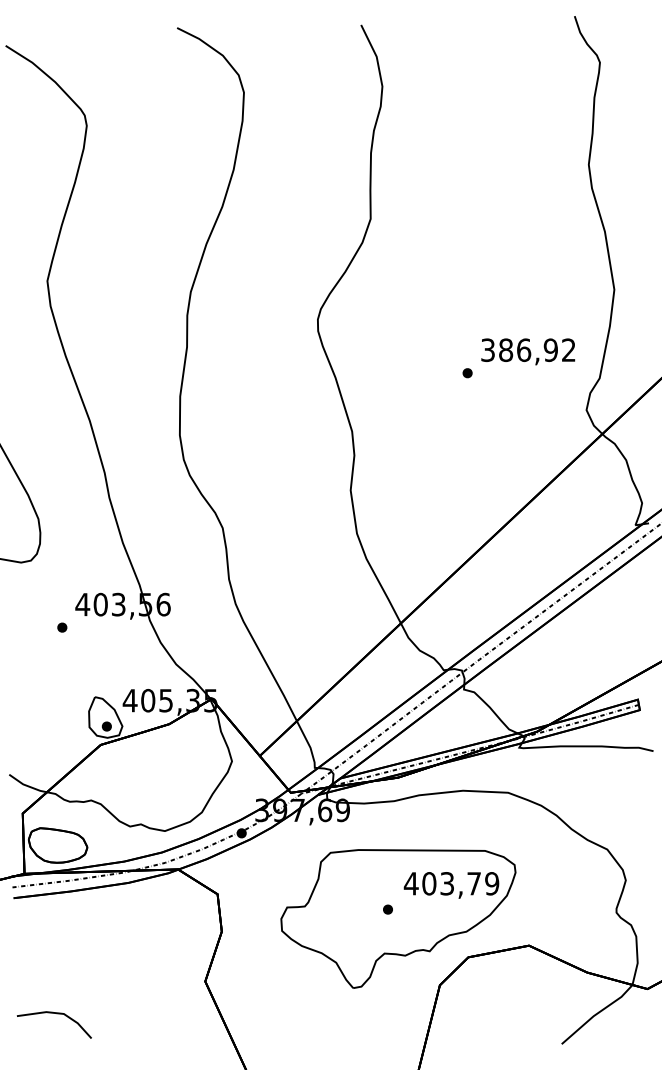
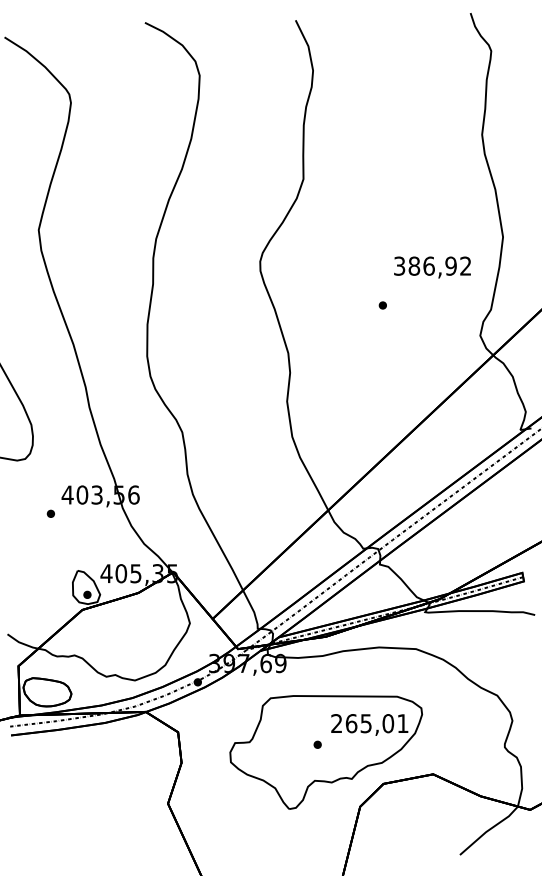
text: (528, 351) -> (432, 267), moved
text: (451, 883) -> (369, 723), 403,79 -> 265,01
line: (56, 1014) -> (46, 830), removed

